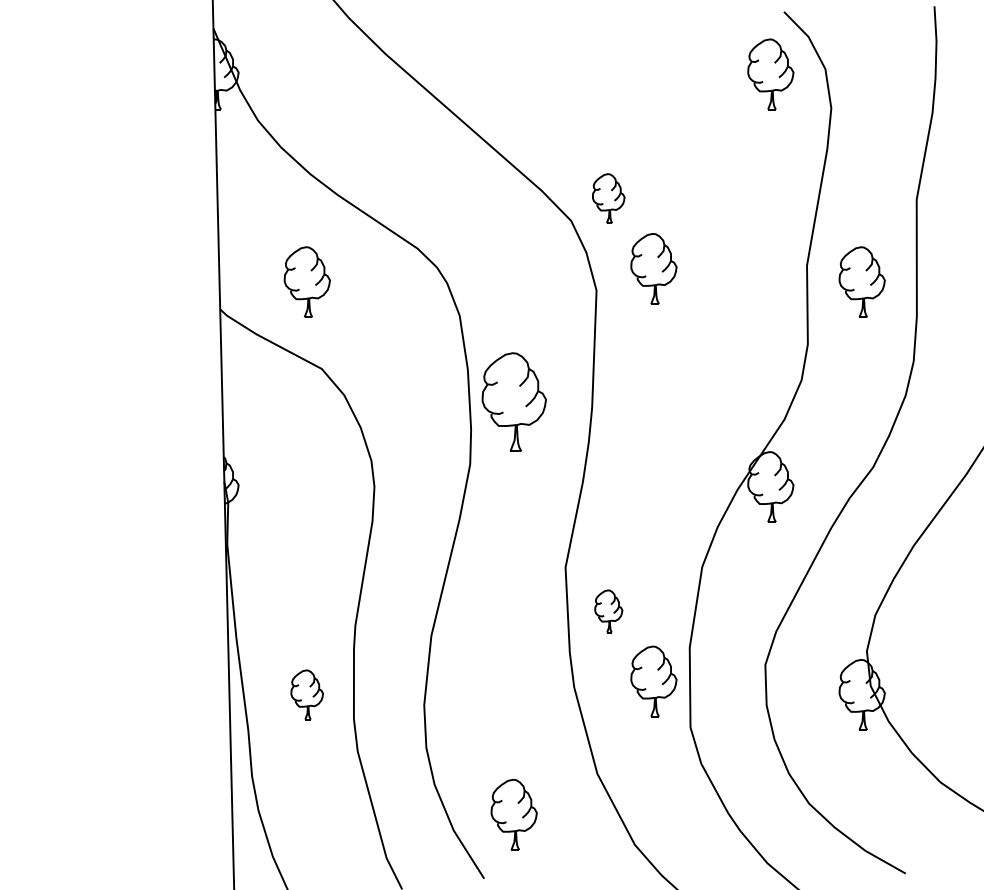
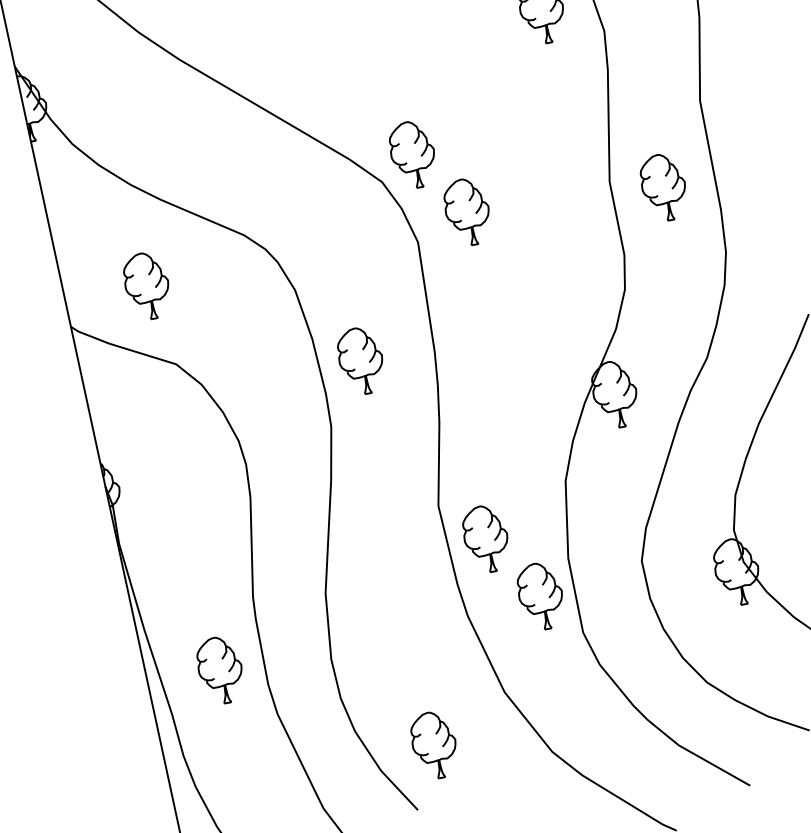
part: (608, 198) -> (412, 154), size x1.43
part: (513, 401) -> (360, 360), size x0.71
part: (608, 611) -> (486, 539), size x1.67
part: (306, 694) -> (219, 670), size x1.43

